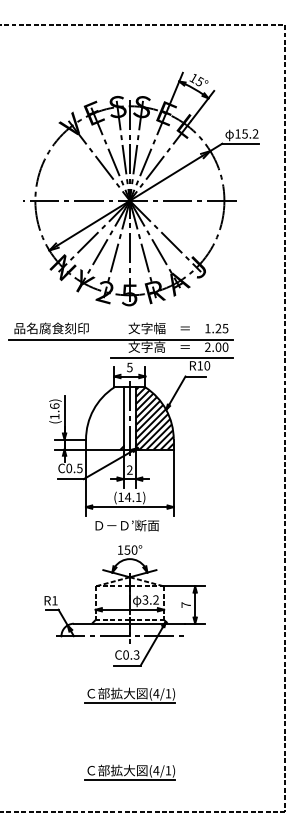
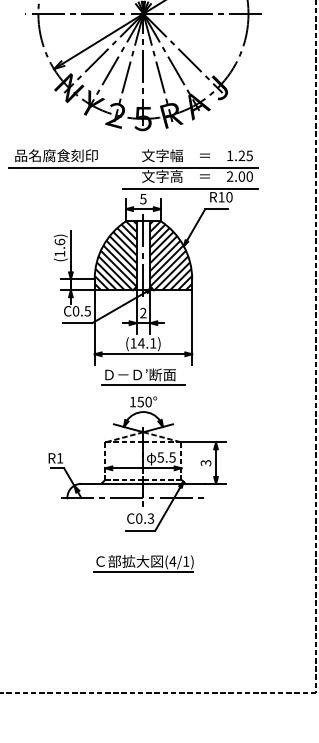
hatch: (104, 418) -> (115, 255), added
line: (129, 535) -> (143, 385), added
text: (150, 599) -> (166, 456), 3.2 -> 5.5
text: (185, 604) -> (205, 462), 7 -> 3
part: (129, 772) -> (143, 649), removed

